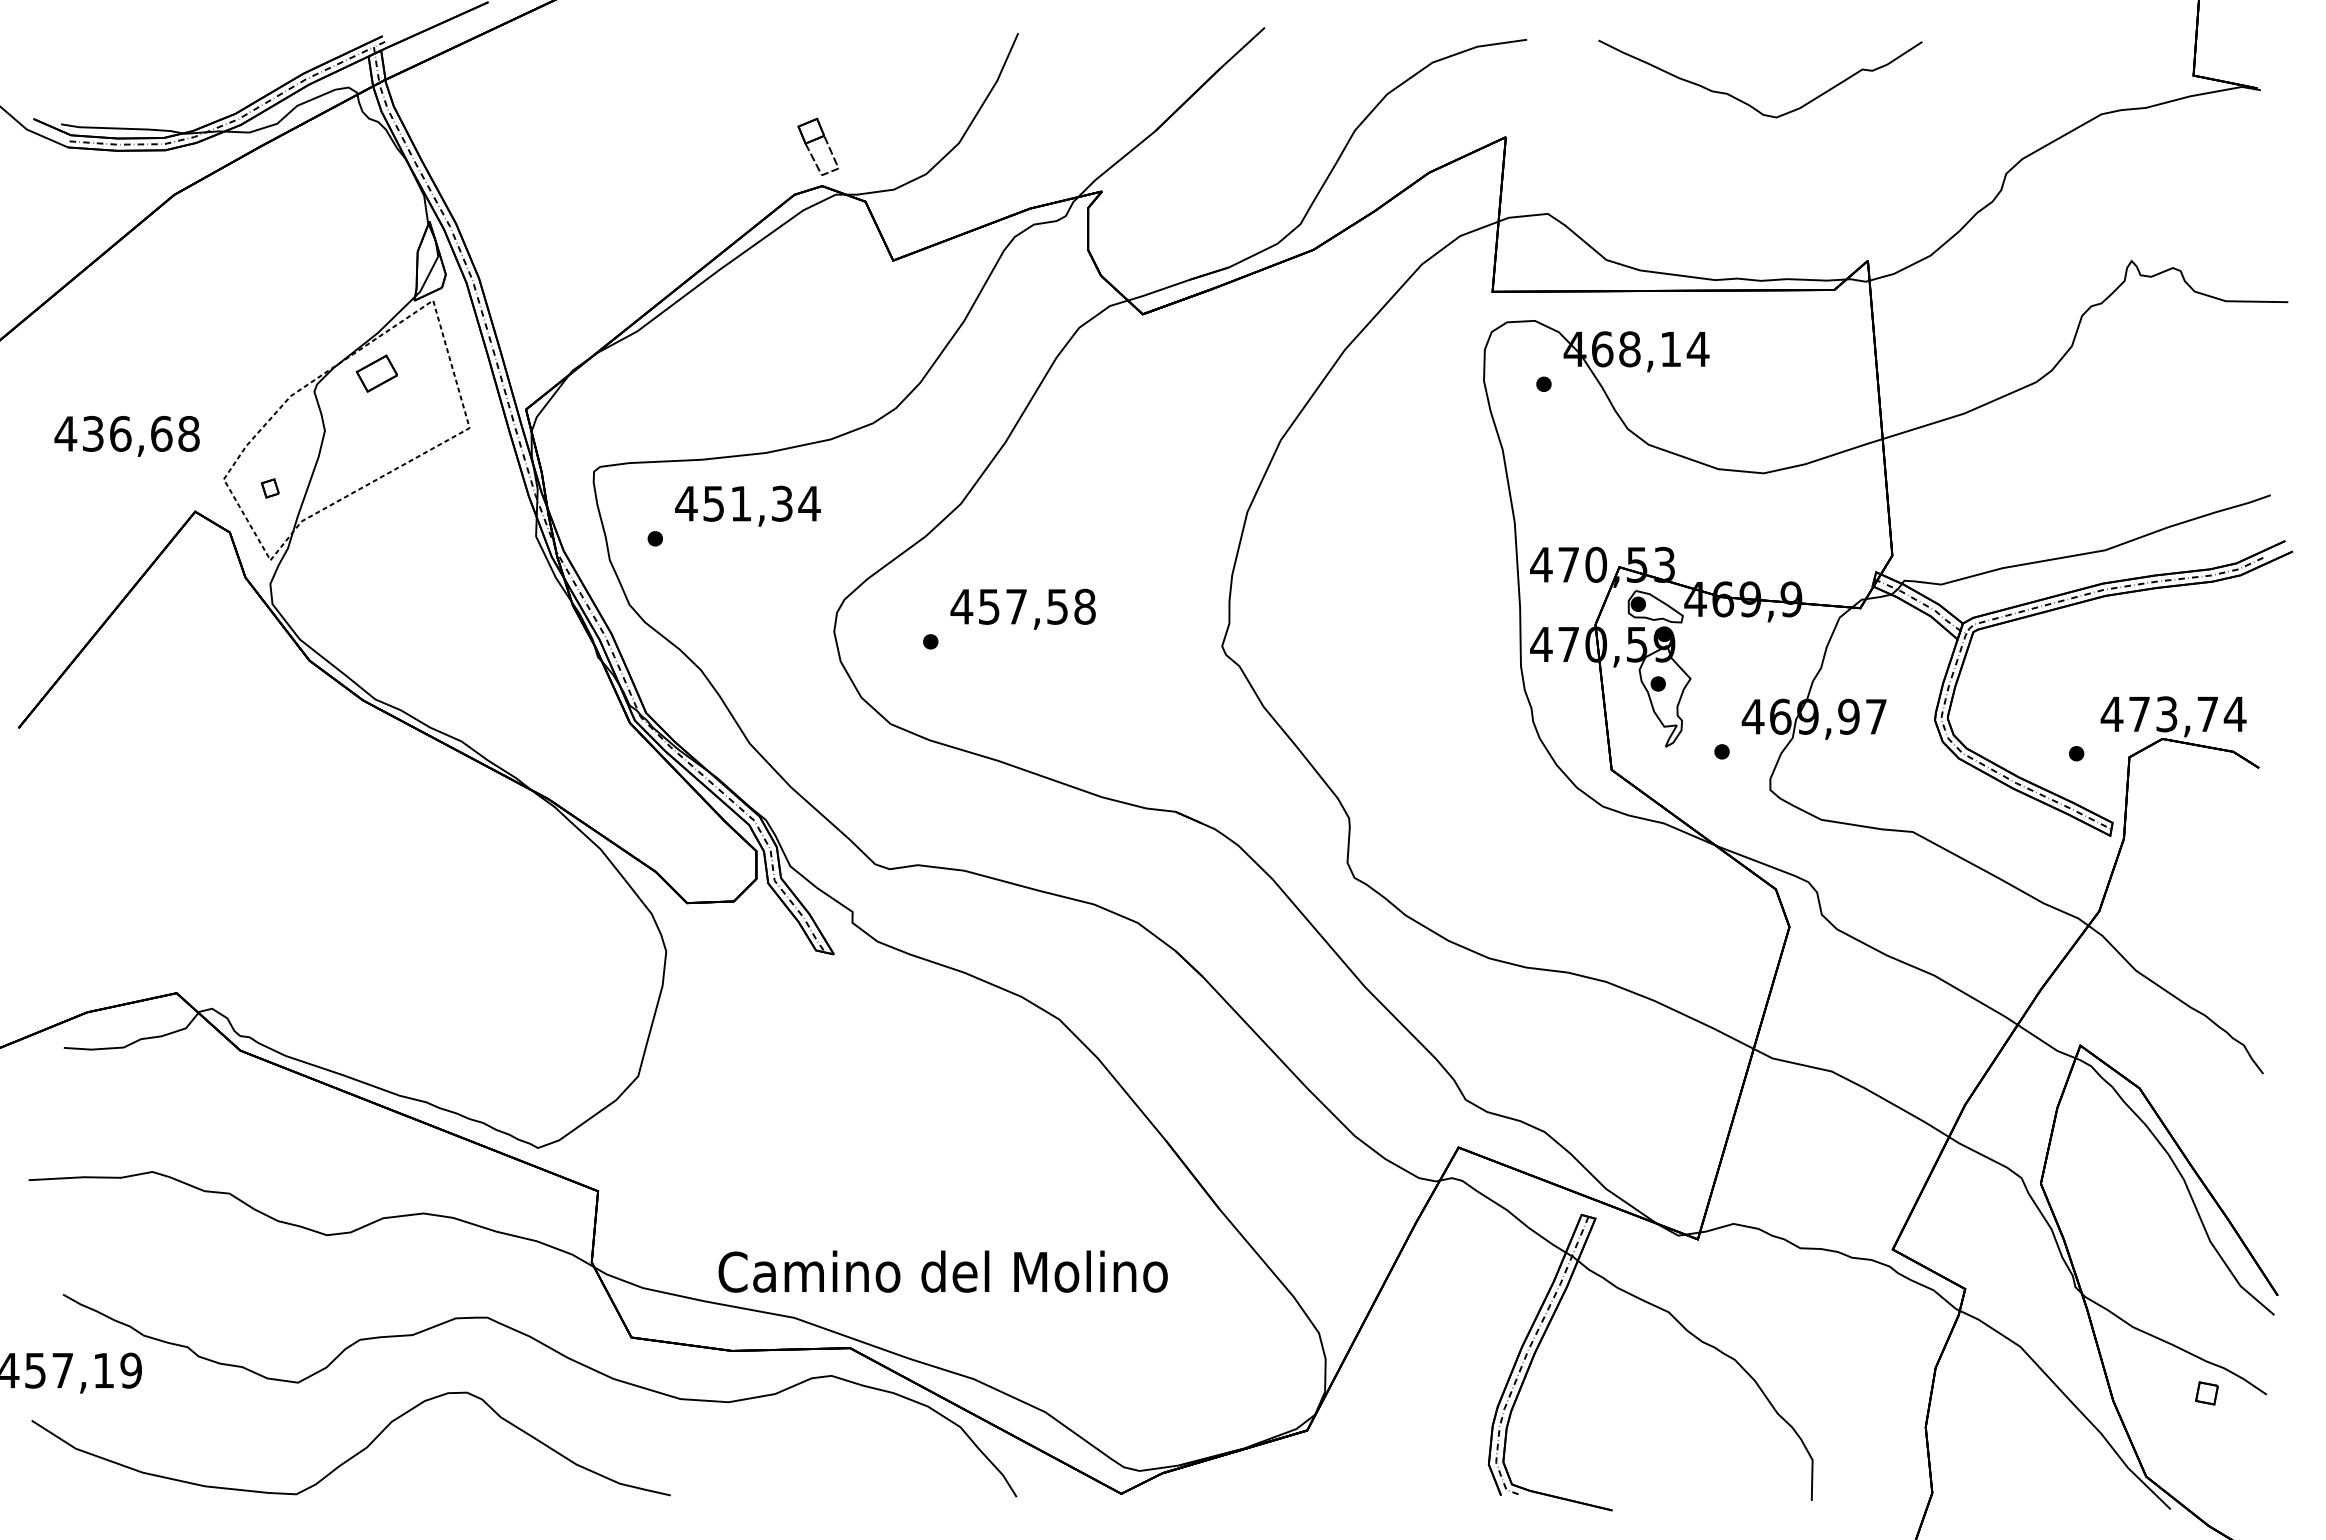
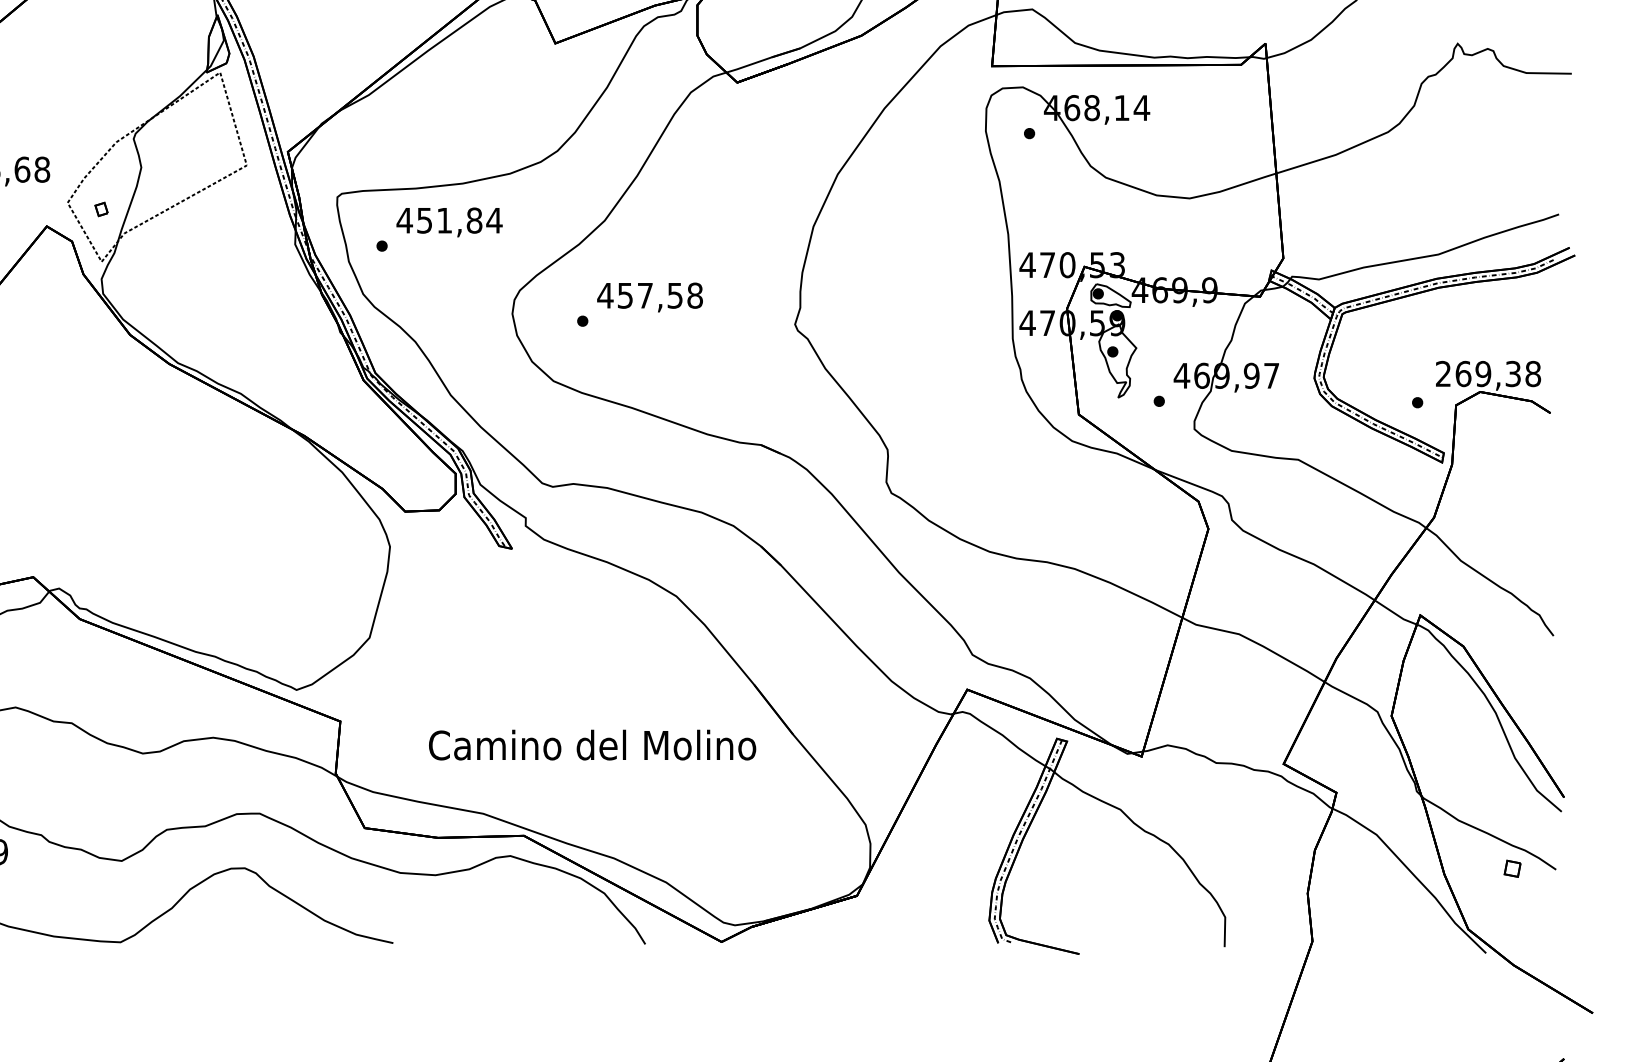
part: (376, 373) -> (178, 125), removed
text: (782, 503) -> (474, 220), 451,34 -> 451,84
text: (2173, 714) -> (1488, 374), 473,74 -> 269,38
text: (942, 1271) -> (592, 745), moved

